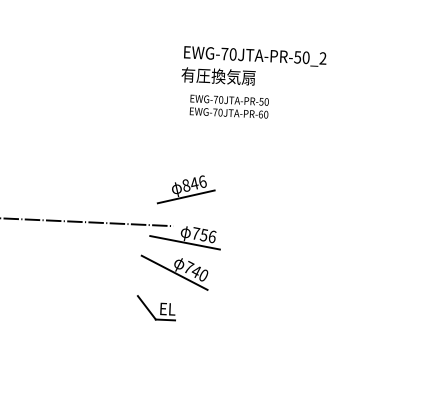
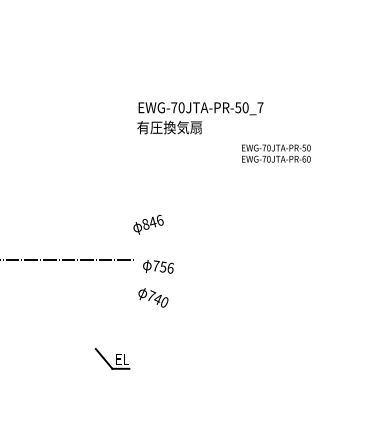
text: (323, 58) -> (260, 107), EWG-70JTA-PR-50_2 -> EWG-70JTA-PR-50_7
text: (229, 106) -> (276, 153), moved
line: (185, 197) -> (145, 234), removed
line: (184, 242) -> (146, 274), removed
line: (173, 271) -> (138, 300), removed
part: (156, 307) -> (112, 358), moved

